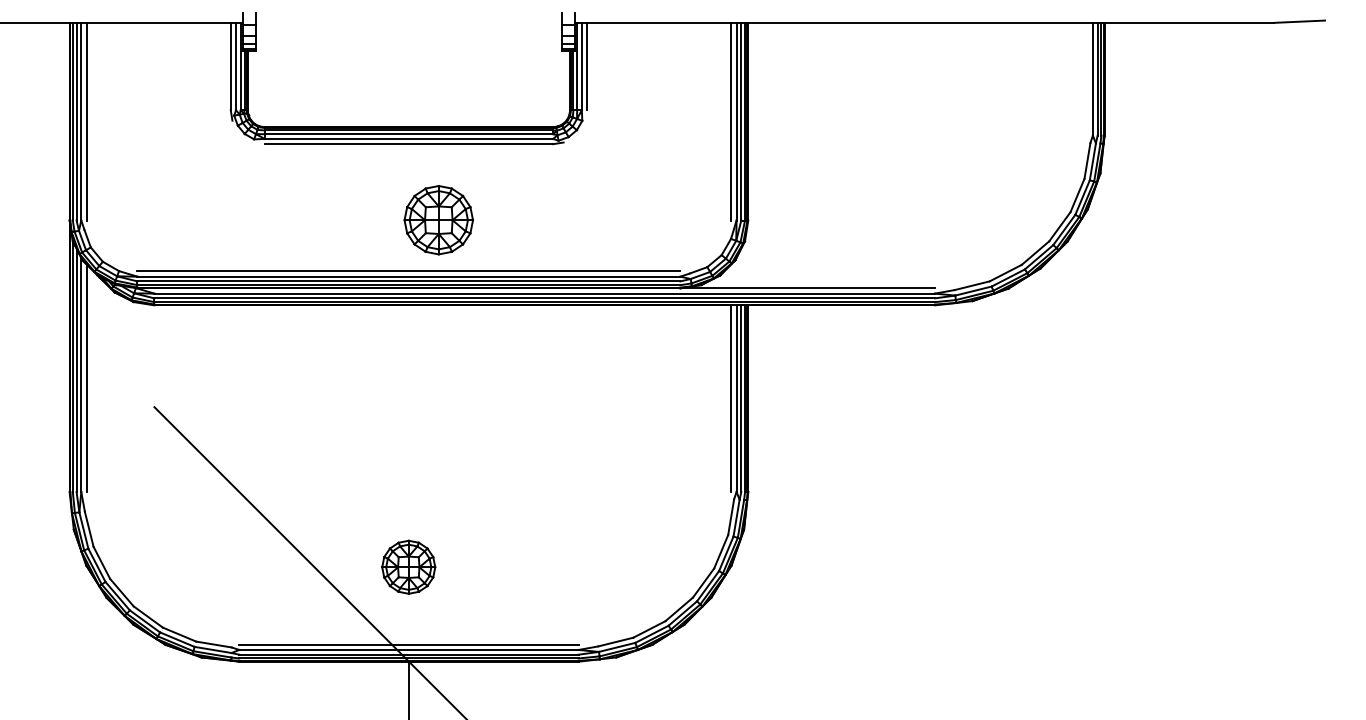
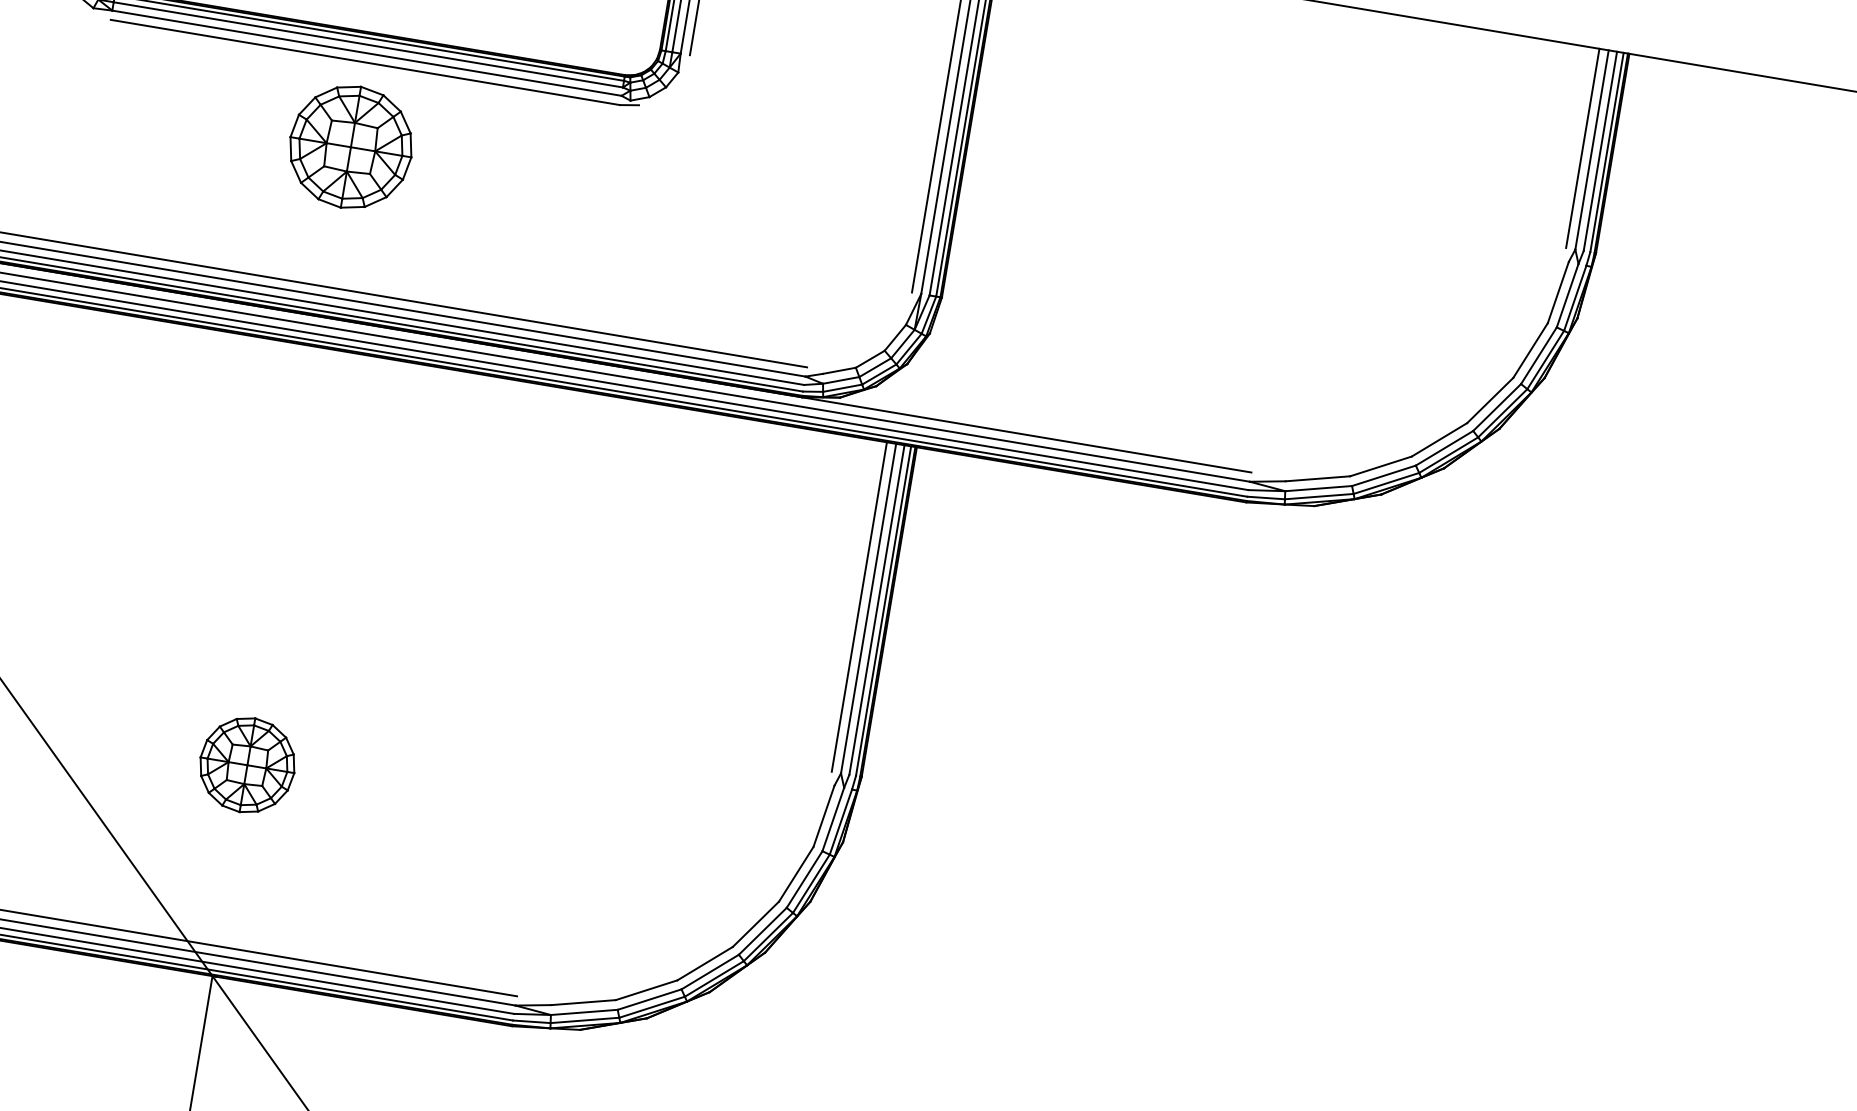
line: (1087, 78) -> (1582, 146), added
part: (438, 220) -> (350, 147), moved
part: (408, 566) -> (247, 763), moved

